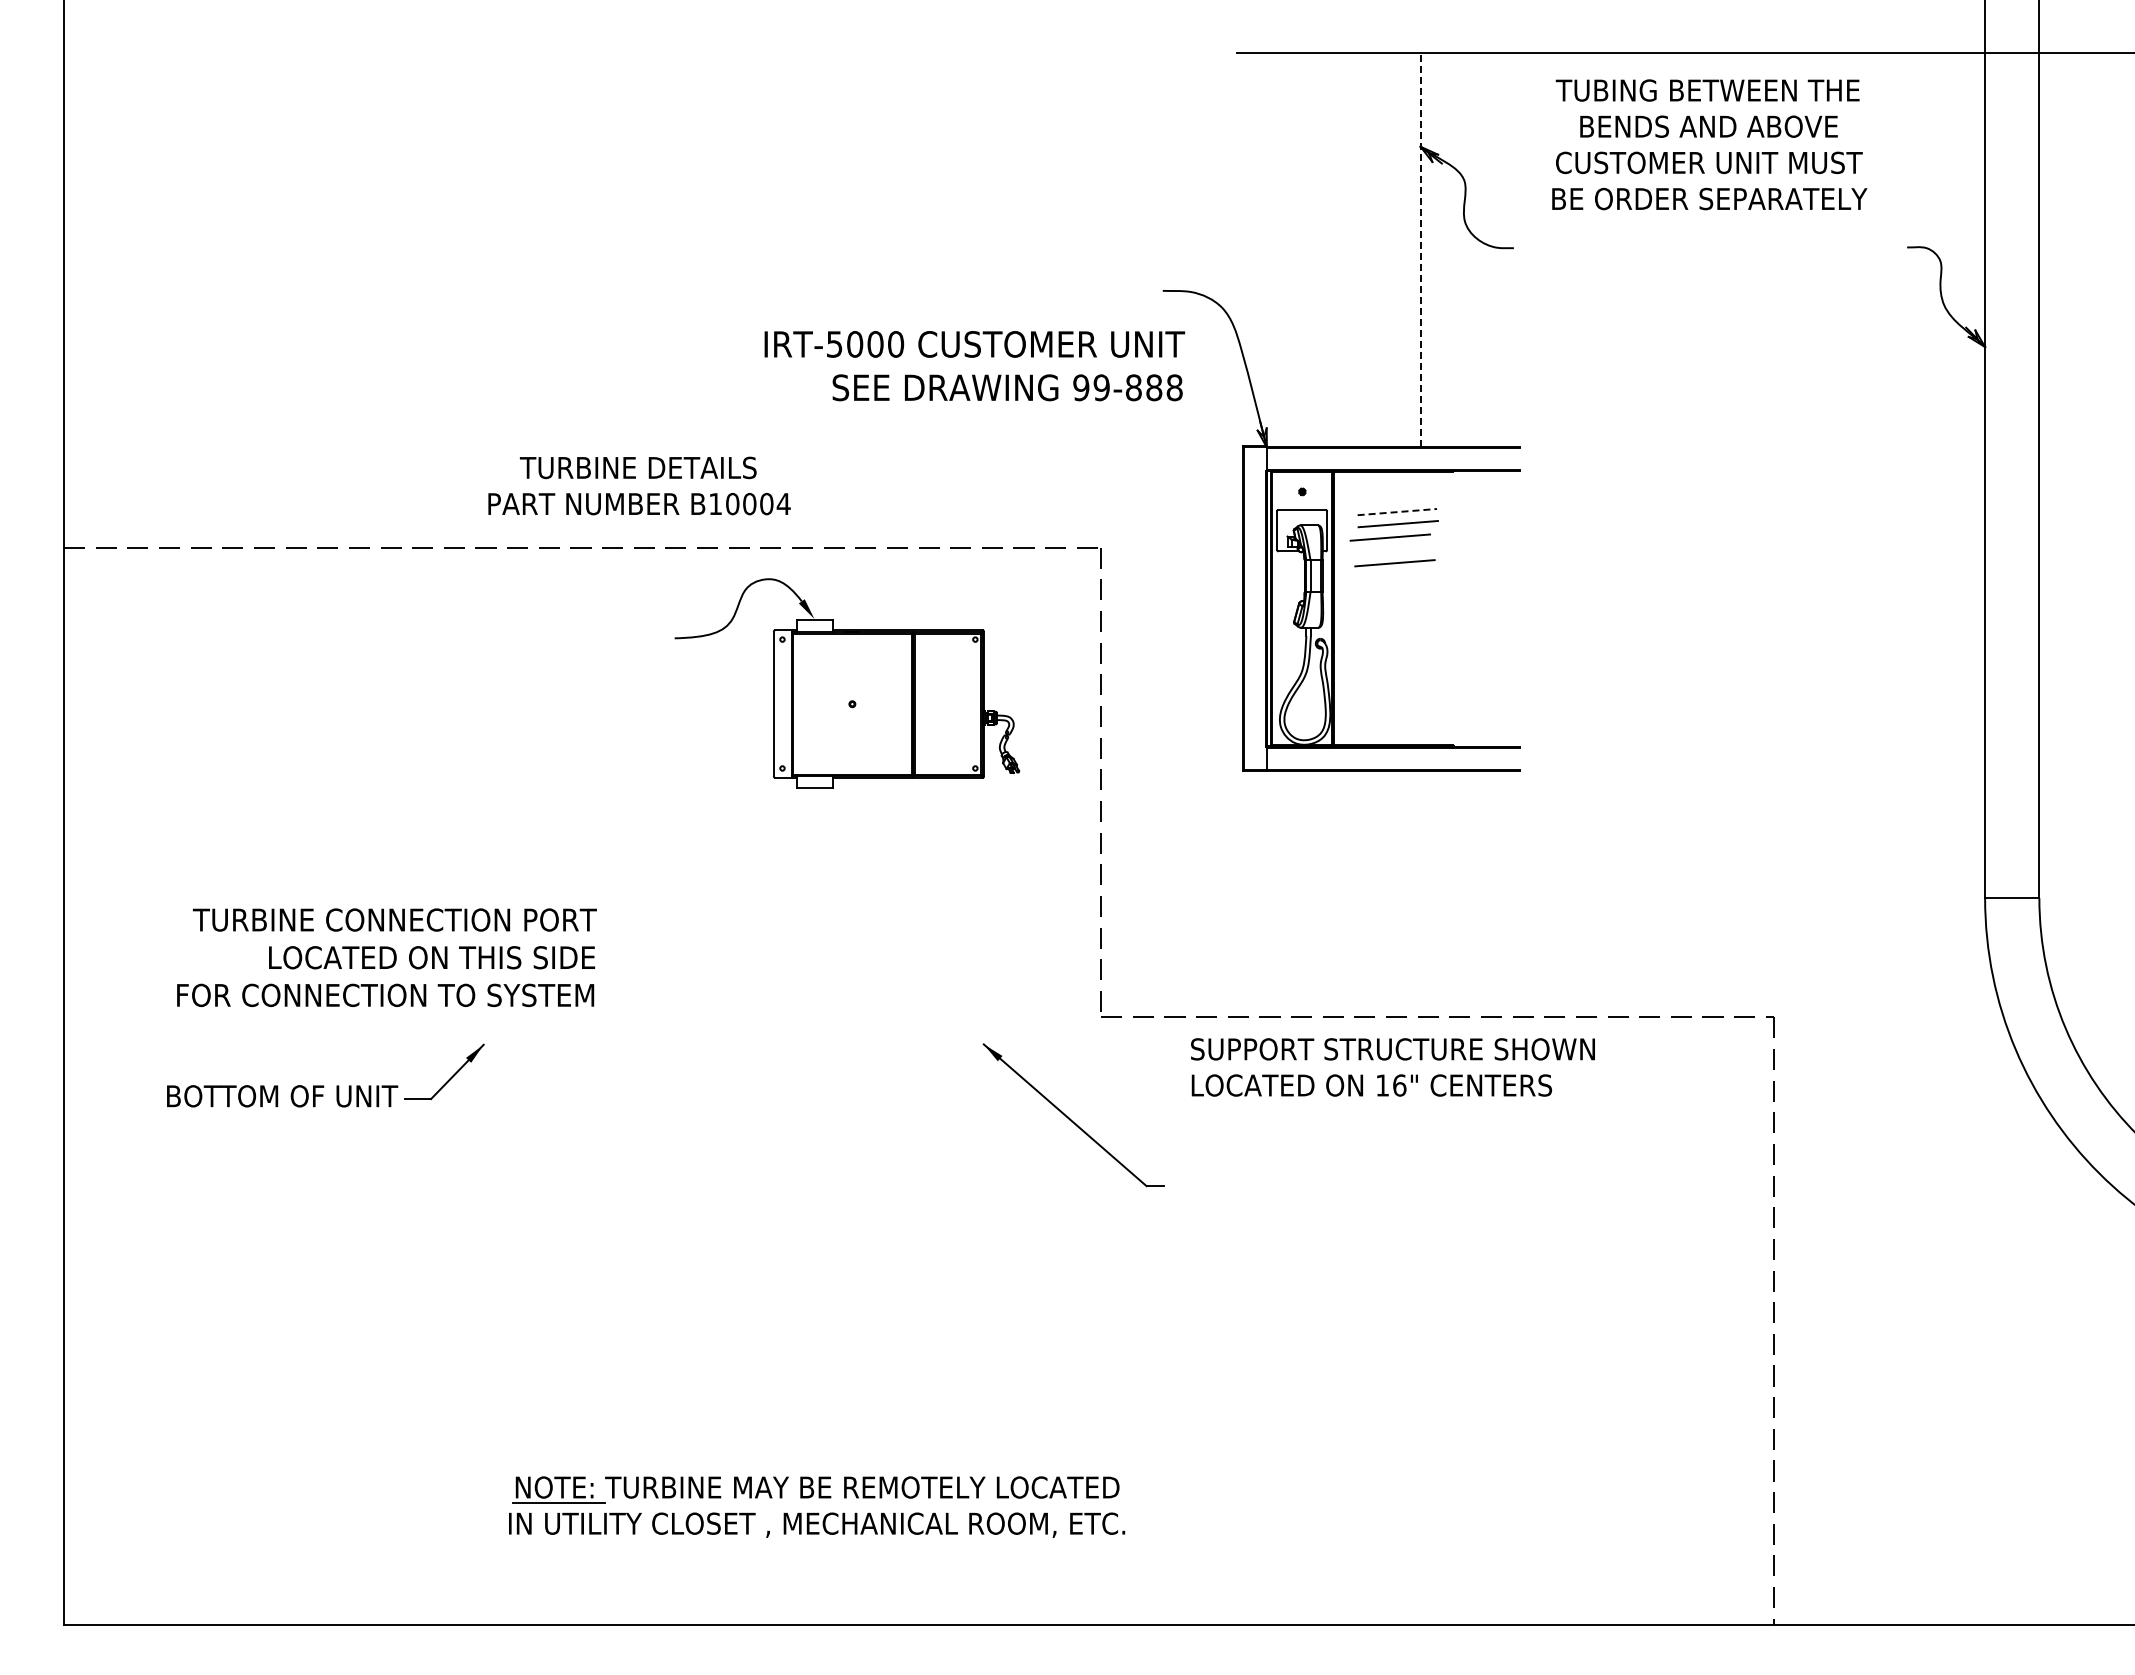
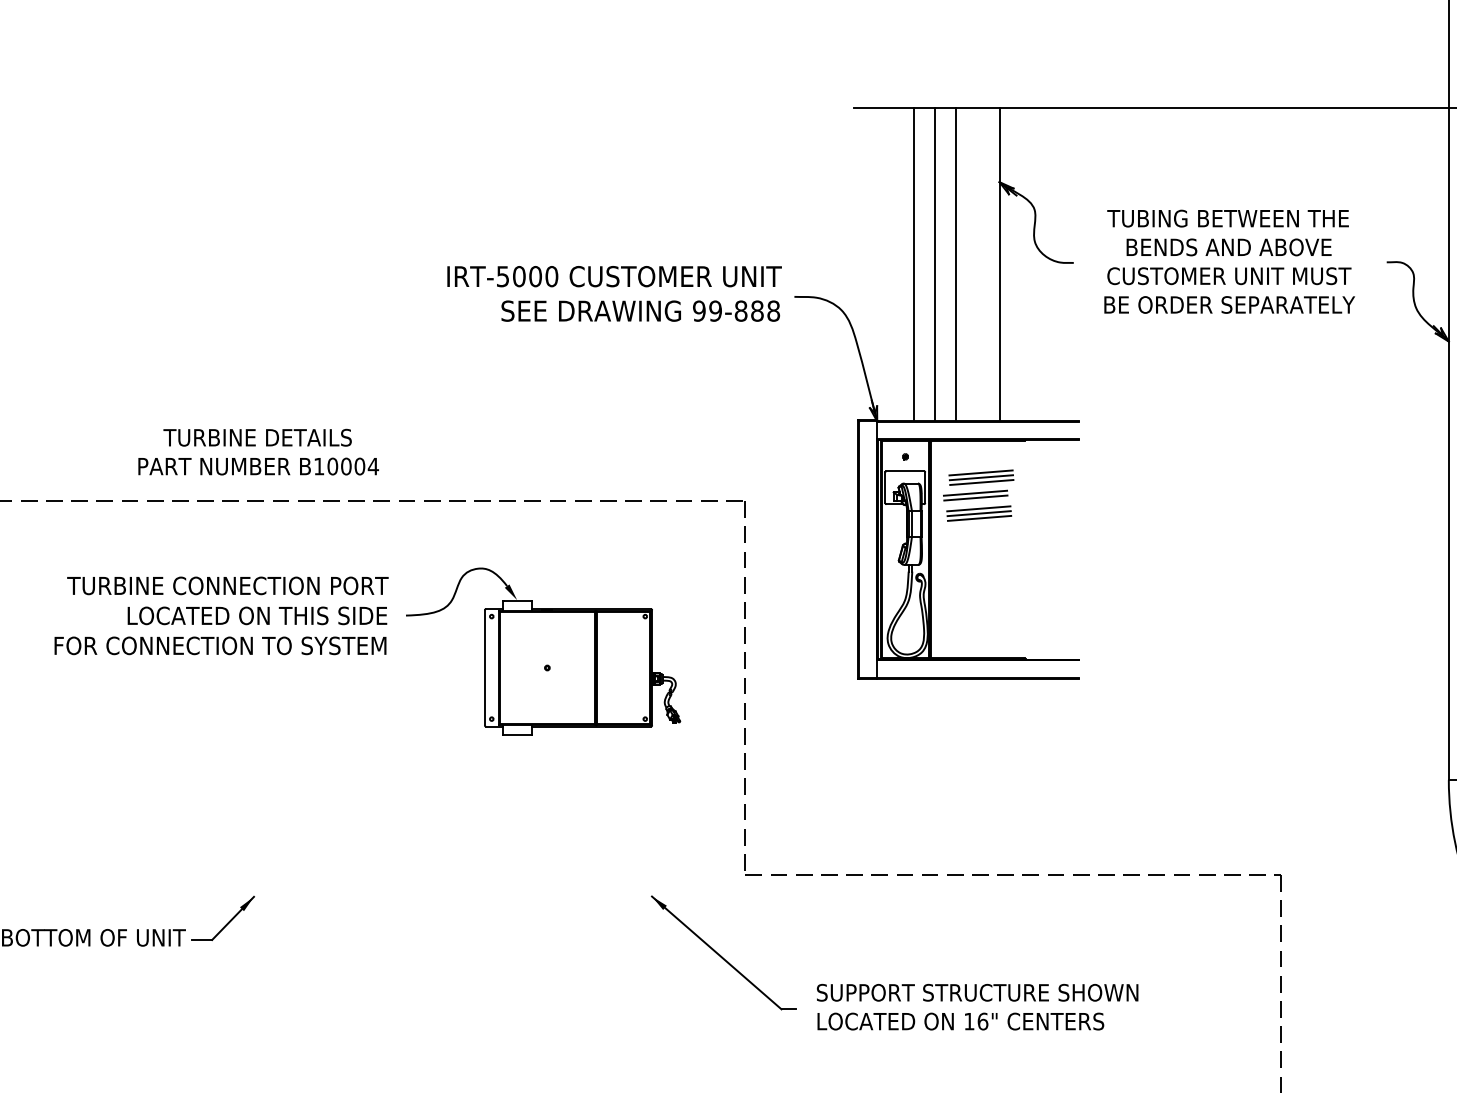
text: (1709, 144) -> (1229, 261), moved
line: (1312, 249) -> (913, 263), added
line: (1340, 249) -> (935, 263), added
line: (1366, 249) -> (956, 263), added
line: (1420, 250) -> (999, 264), dashed -> solid
text: (974, 366) -> (614, 294), moved
text: (639, 485) -> (258, 451), moved
line: (1397, 512) -> (981, 473), dashed -> solid
line: (1397, 518) -> (981, 478), added
line: (1390, 543) -> (975, 497), added
line: (1394, 557) -> (978, 509), added
line: (1395, 569) -> (979, 518), added
part: (847, 683) -> (543, 651), moved
text: (386, 957) -> (221, 615), moved
text: (1392, 1067) -> (977, 1007), moved

